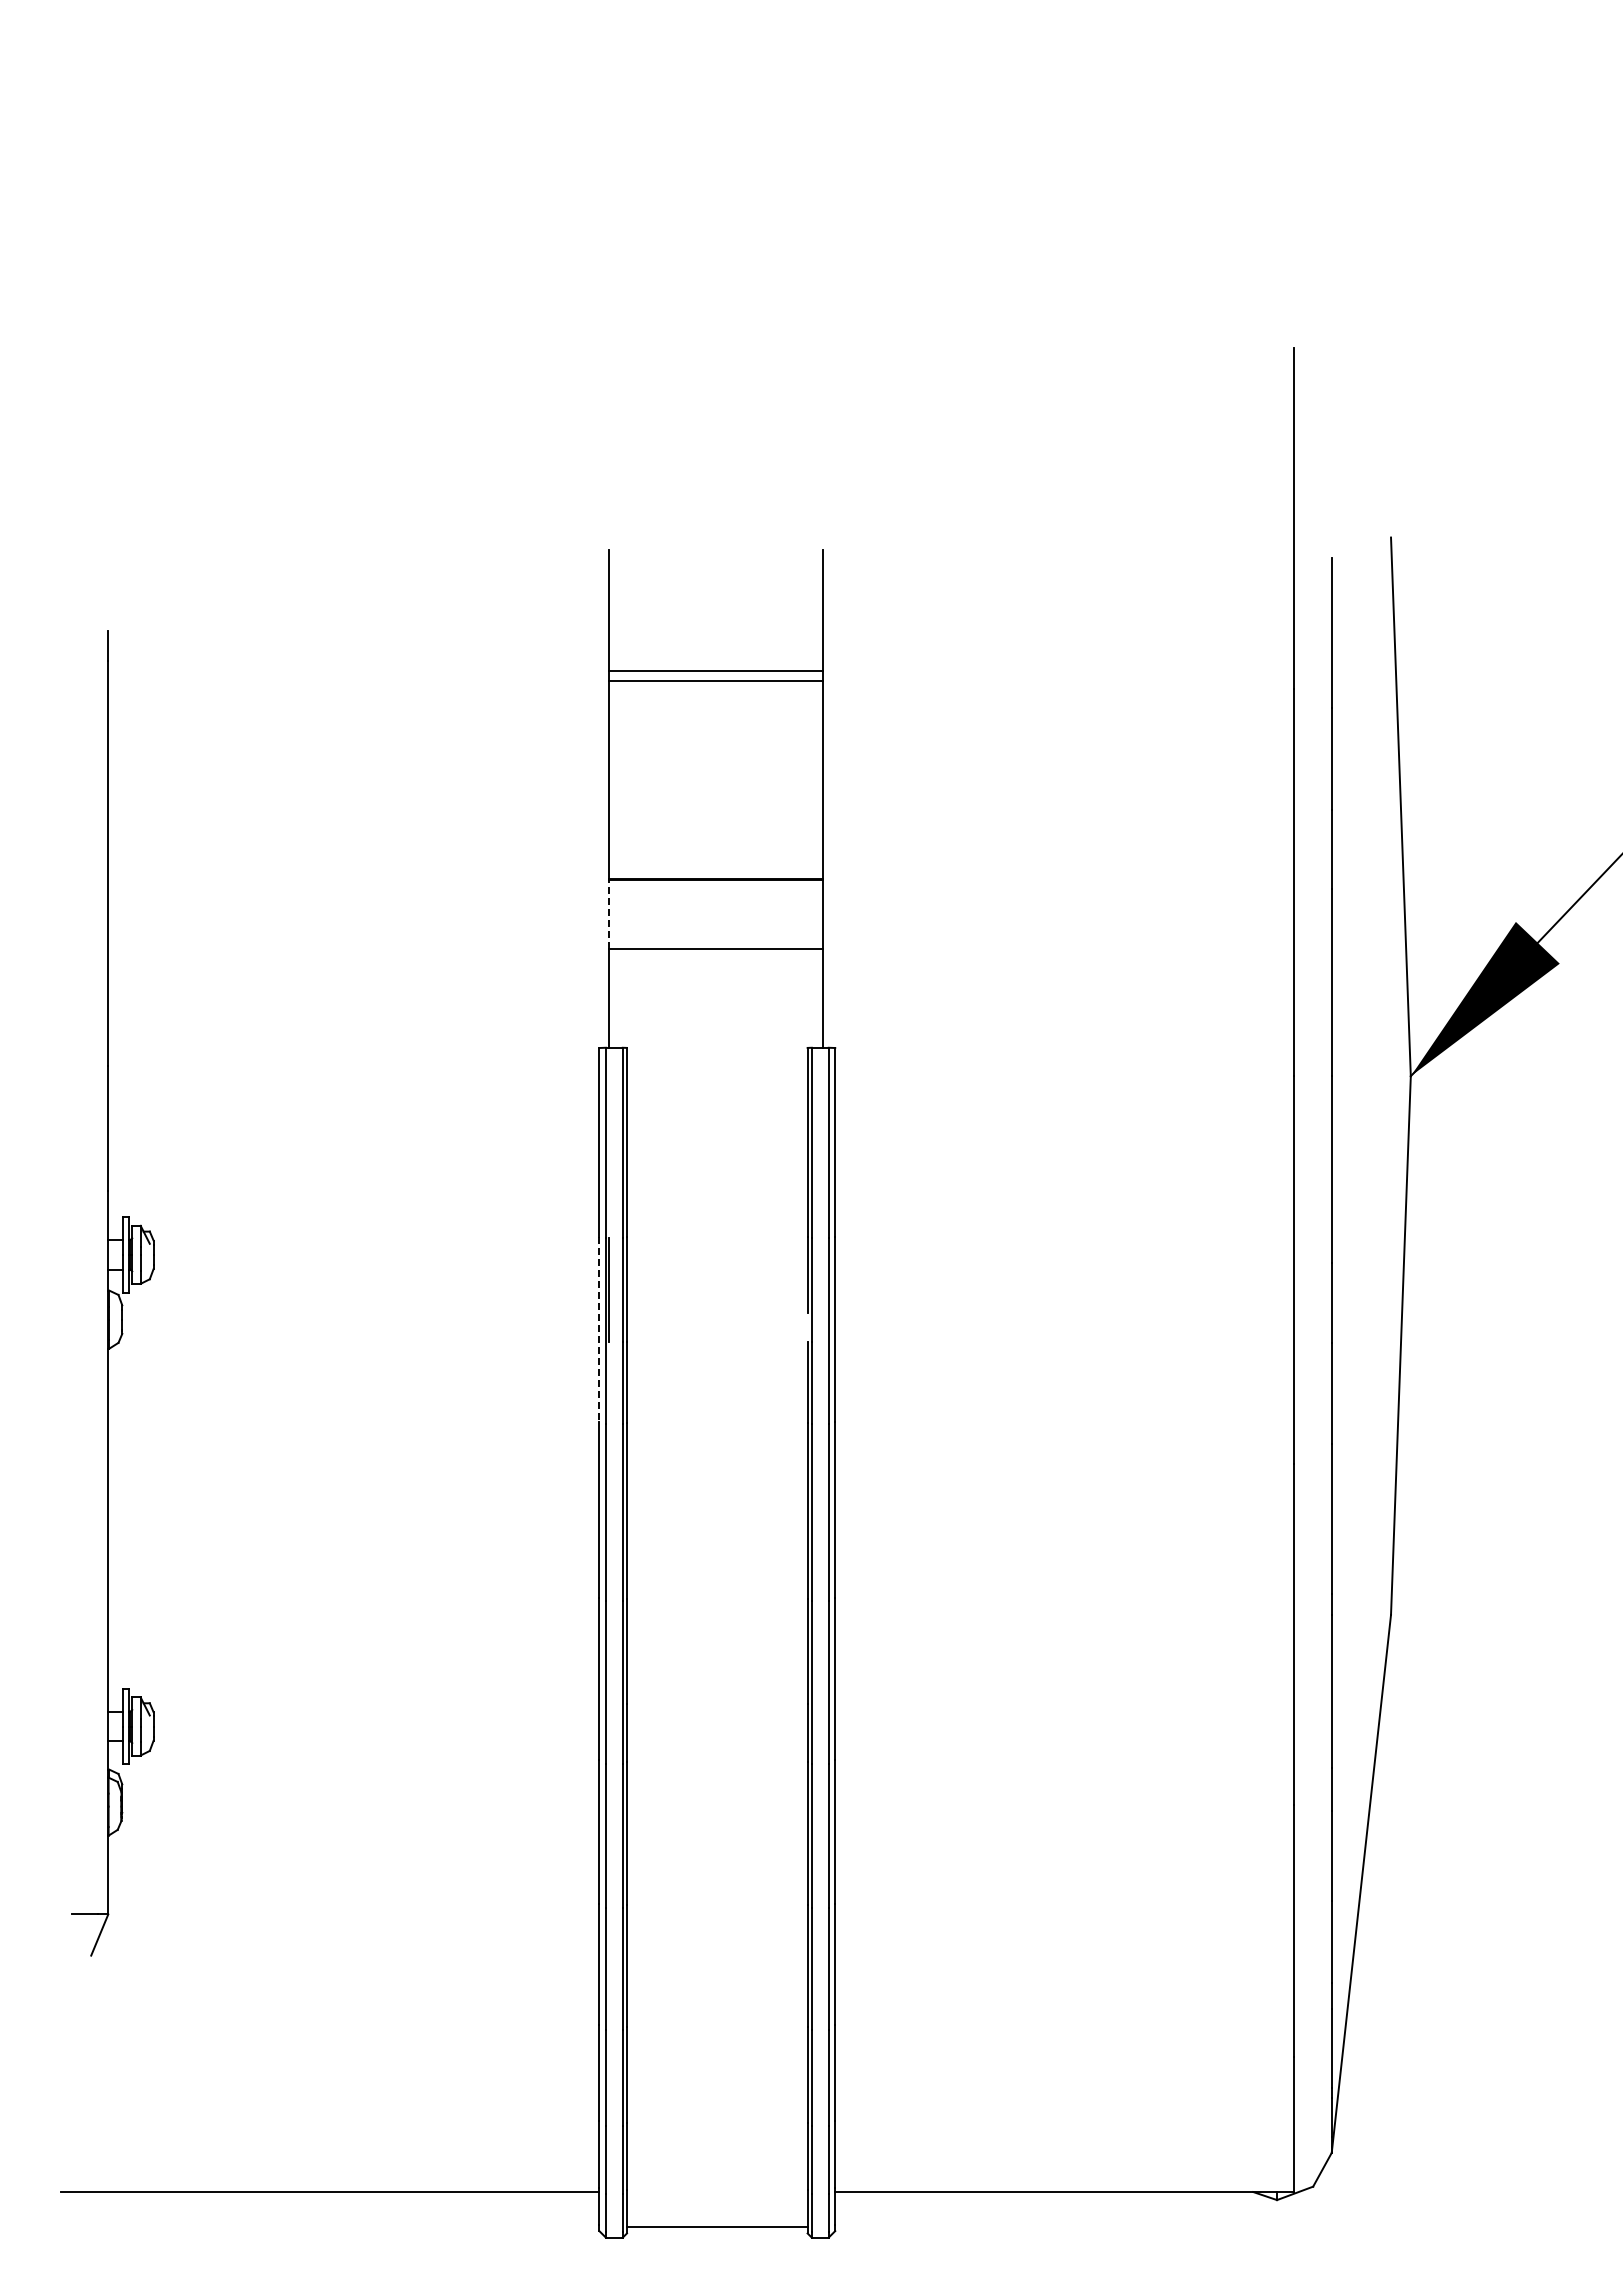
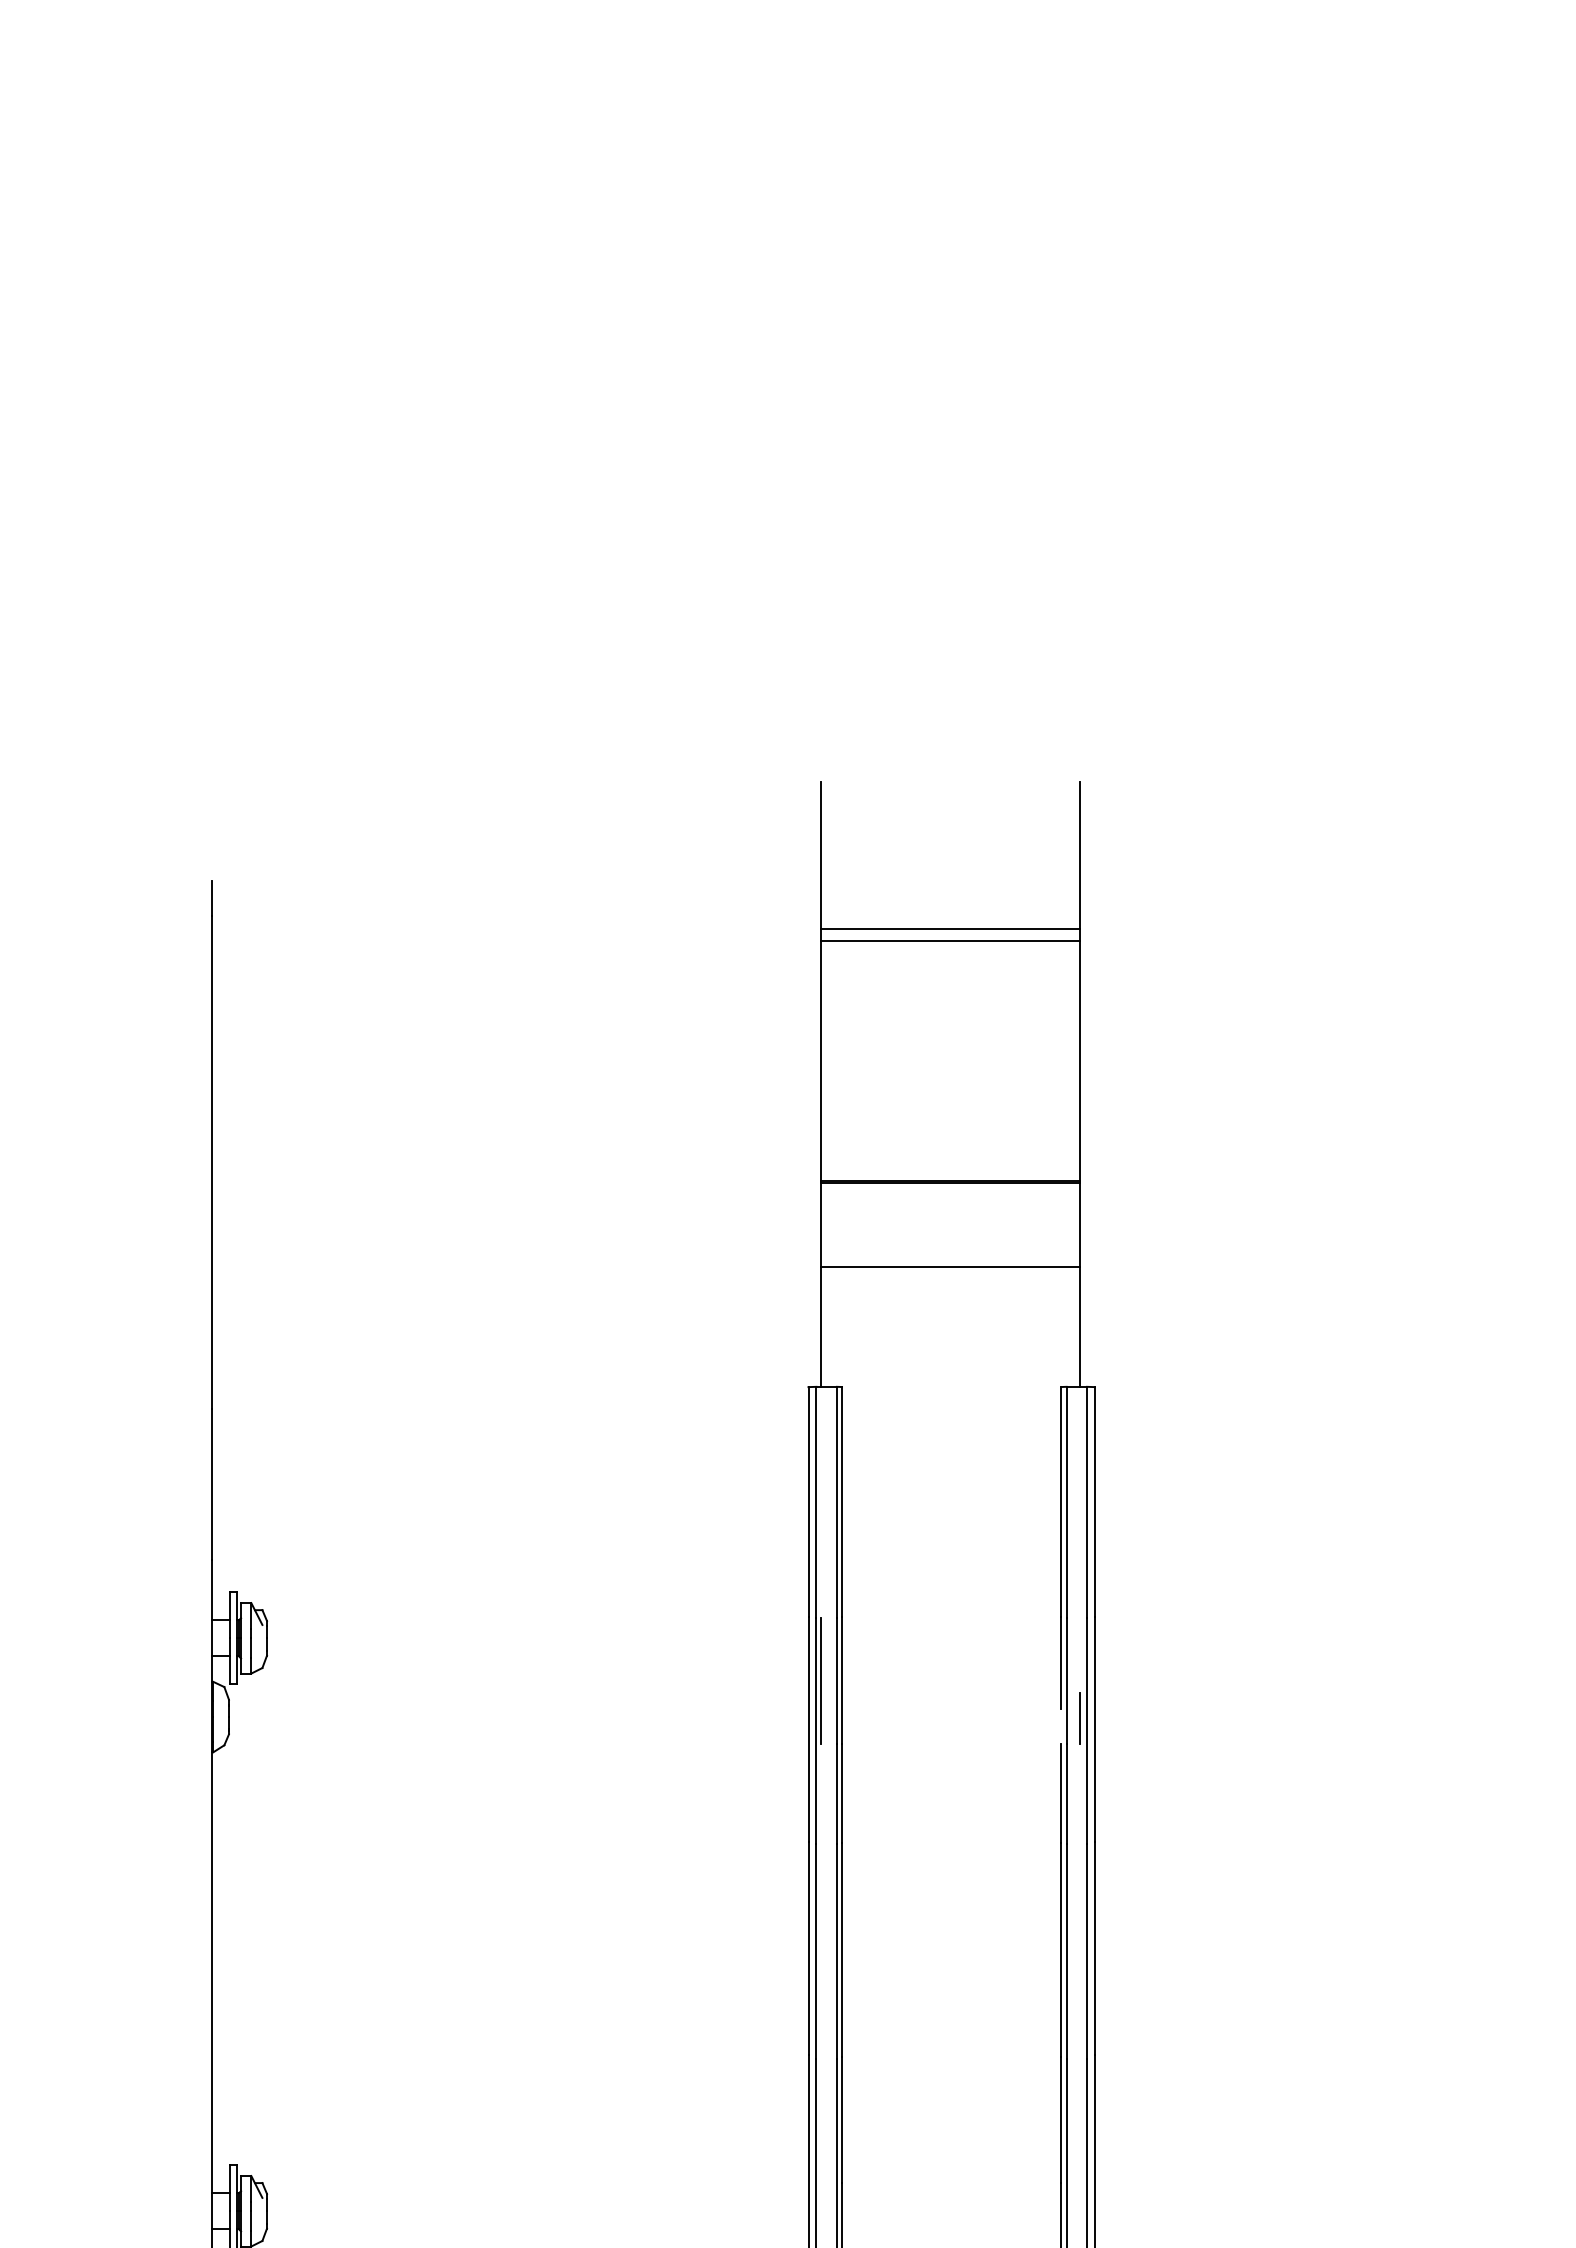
line: (609, 914) -> (820, 1224), dashed -> solid
line: (823, 1320) -> (1080, 1718), added
line: (599, 1329) -> (808, 1729), dashed -> solid

